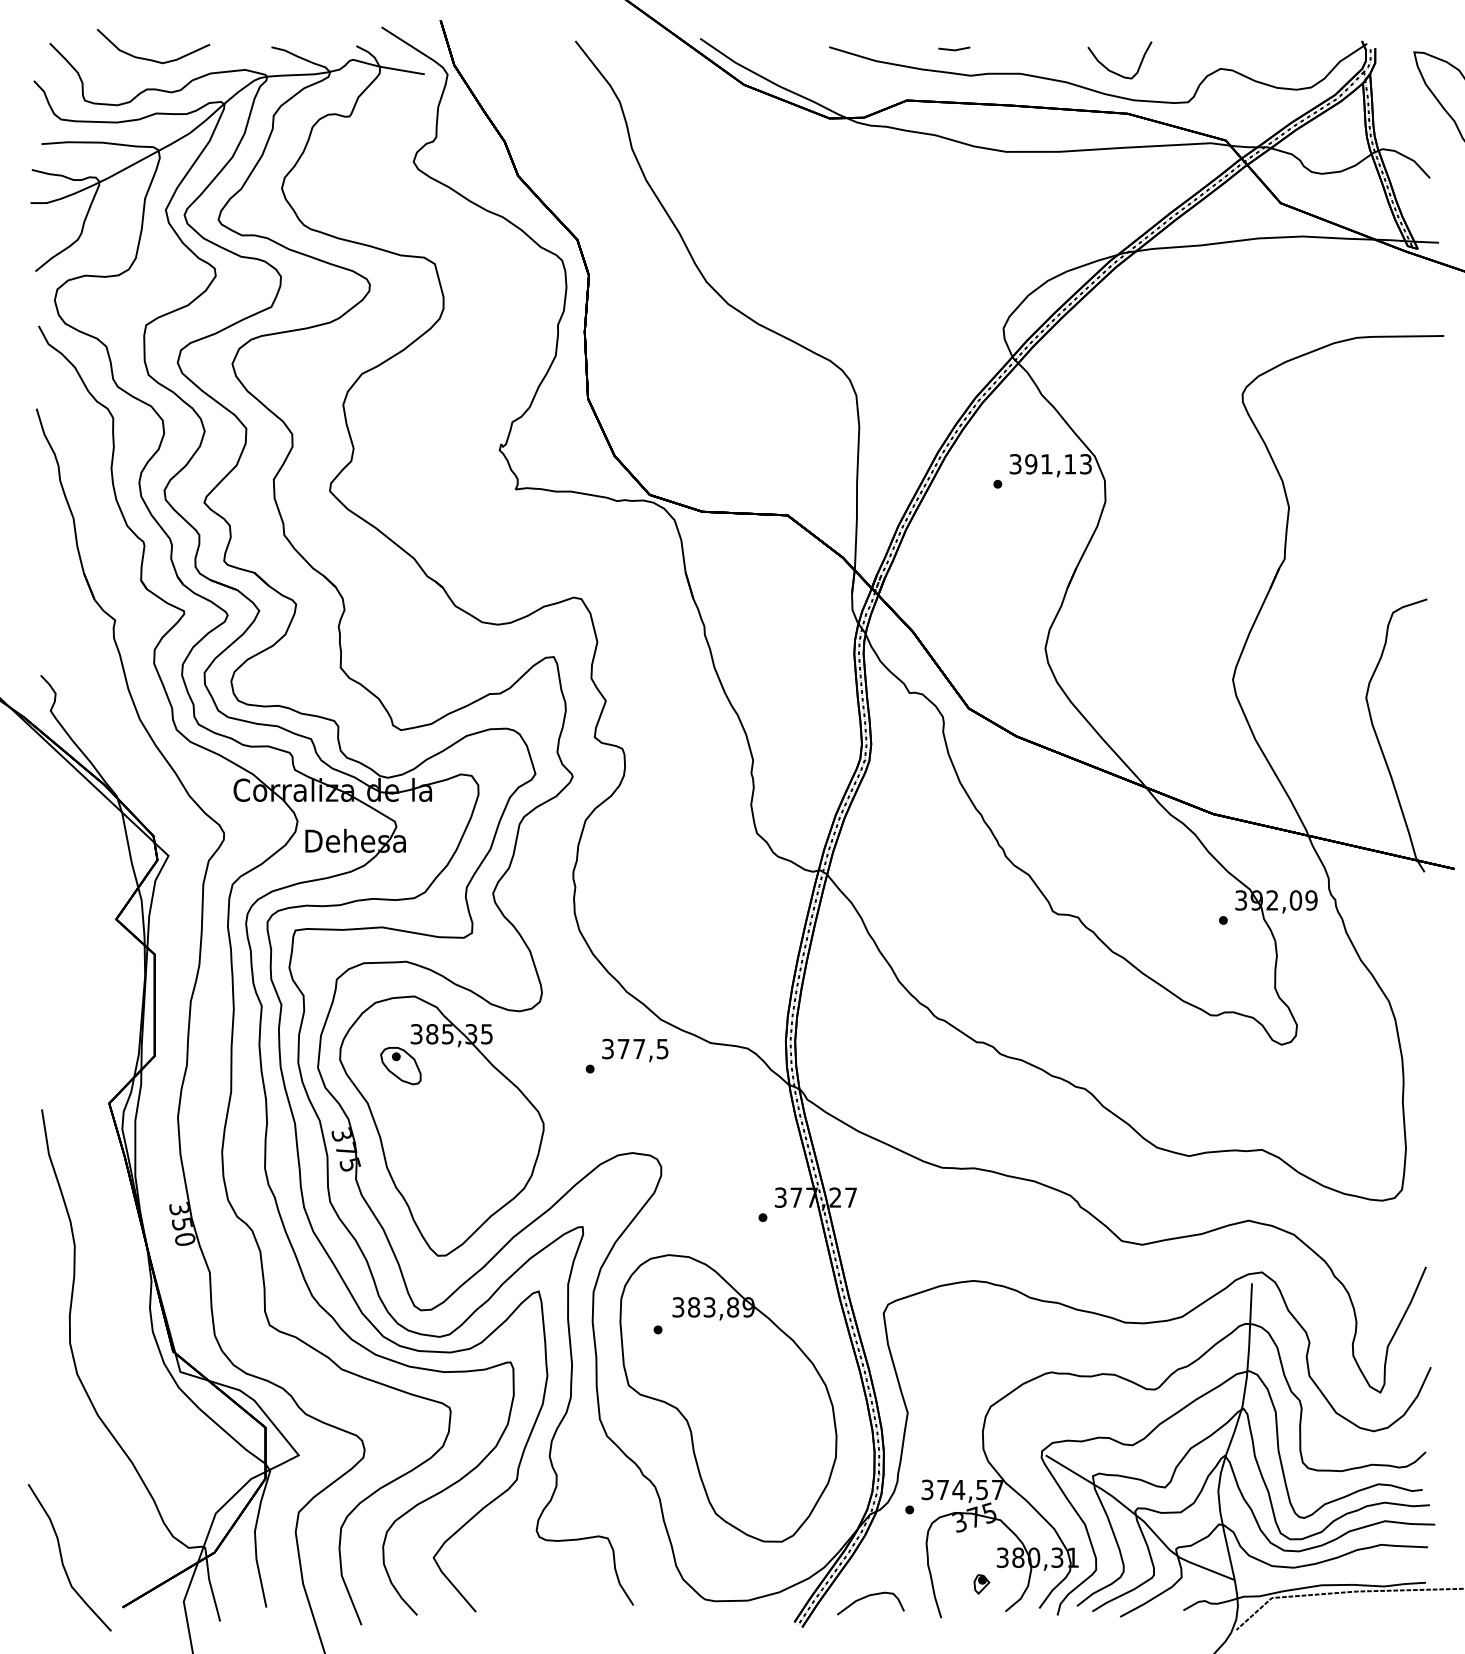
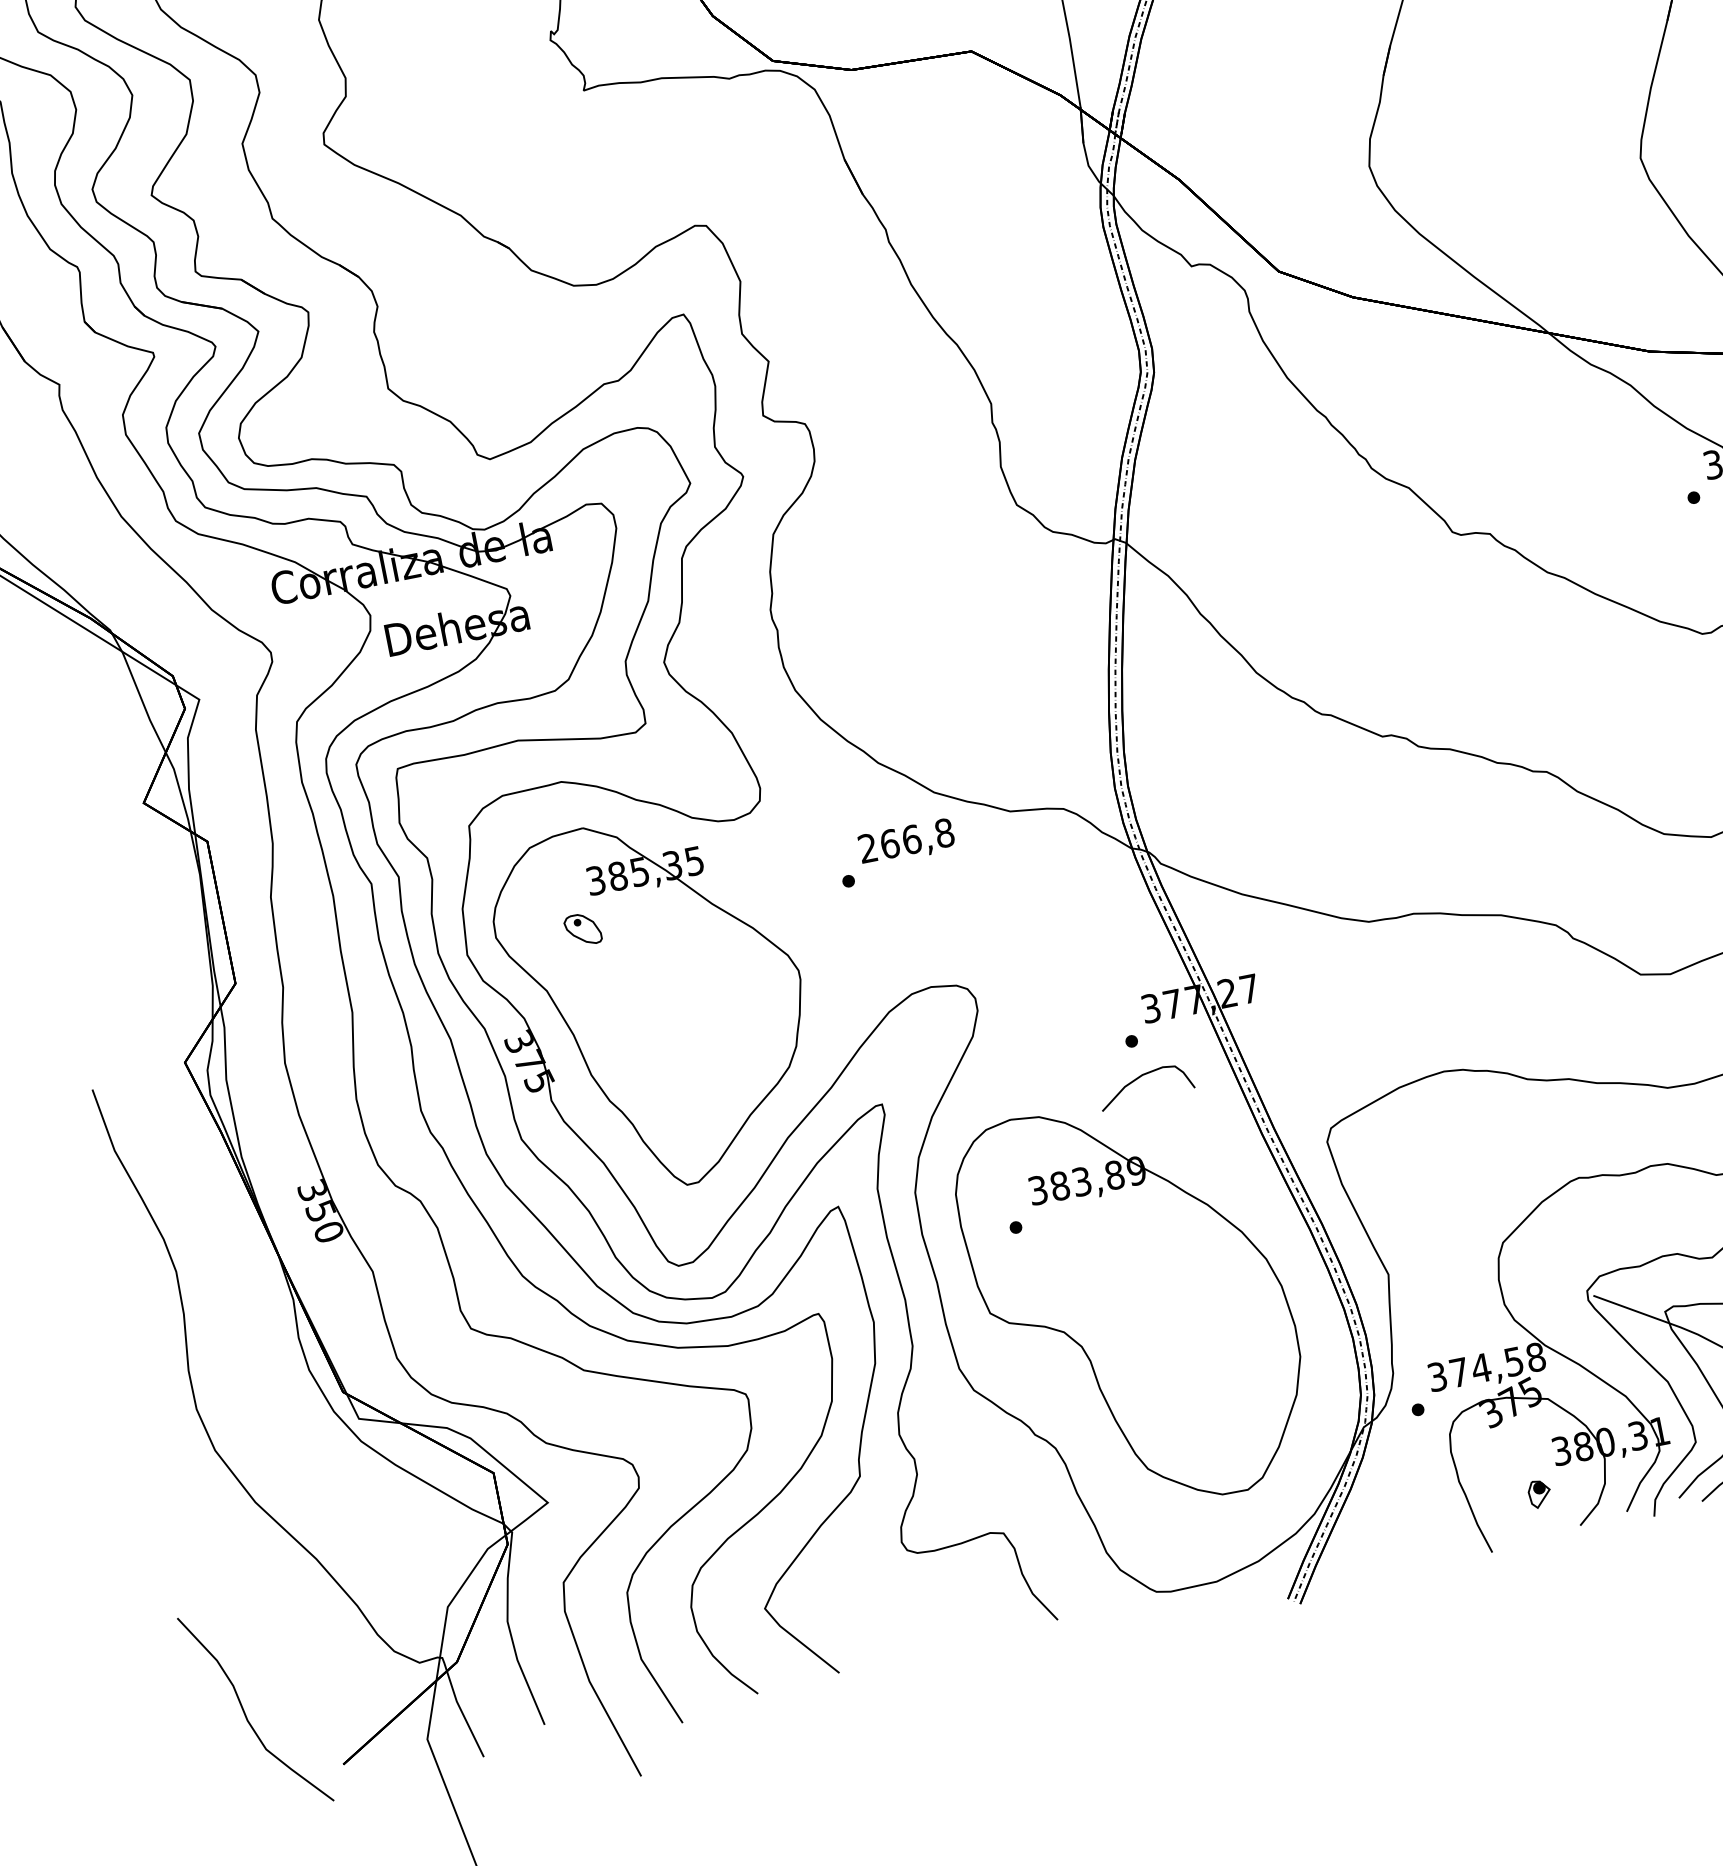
text: (635, 1048) -> (906, 839), 377,5 -> 266,8
part: (400, 1066) -> (582, 930), size x0.6
text: (997, 1489) -> (1535, 1356), 374,57 -> 374,58
curve: (867, 1597) -> (1139, 1078), moved

